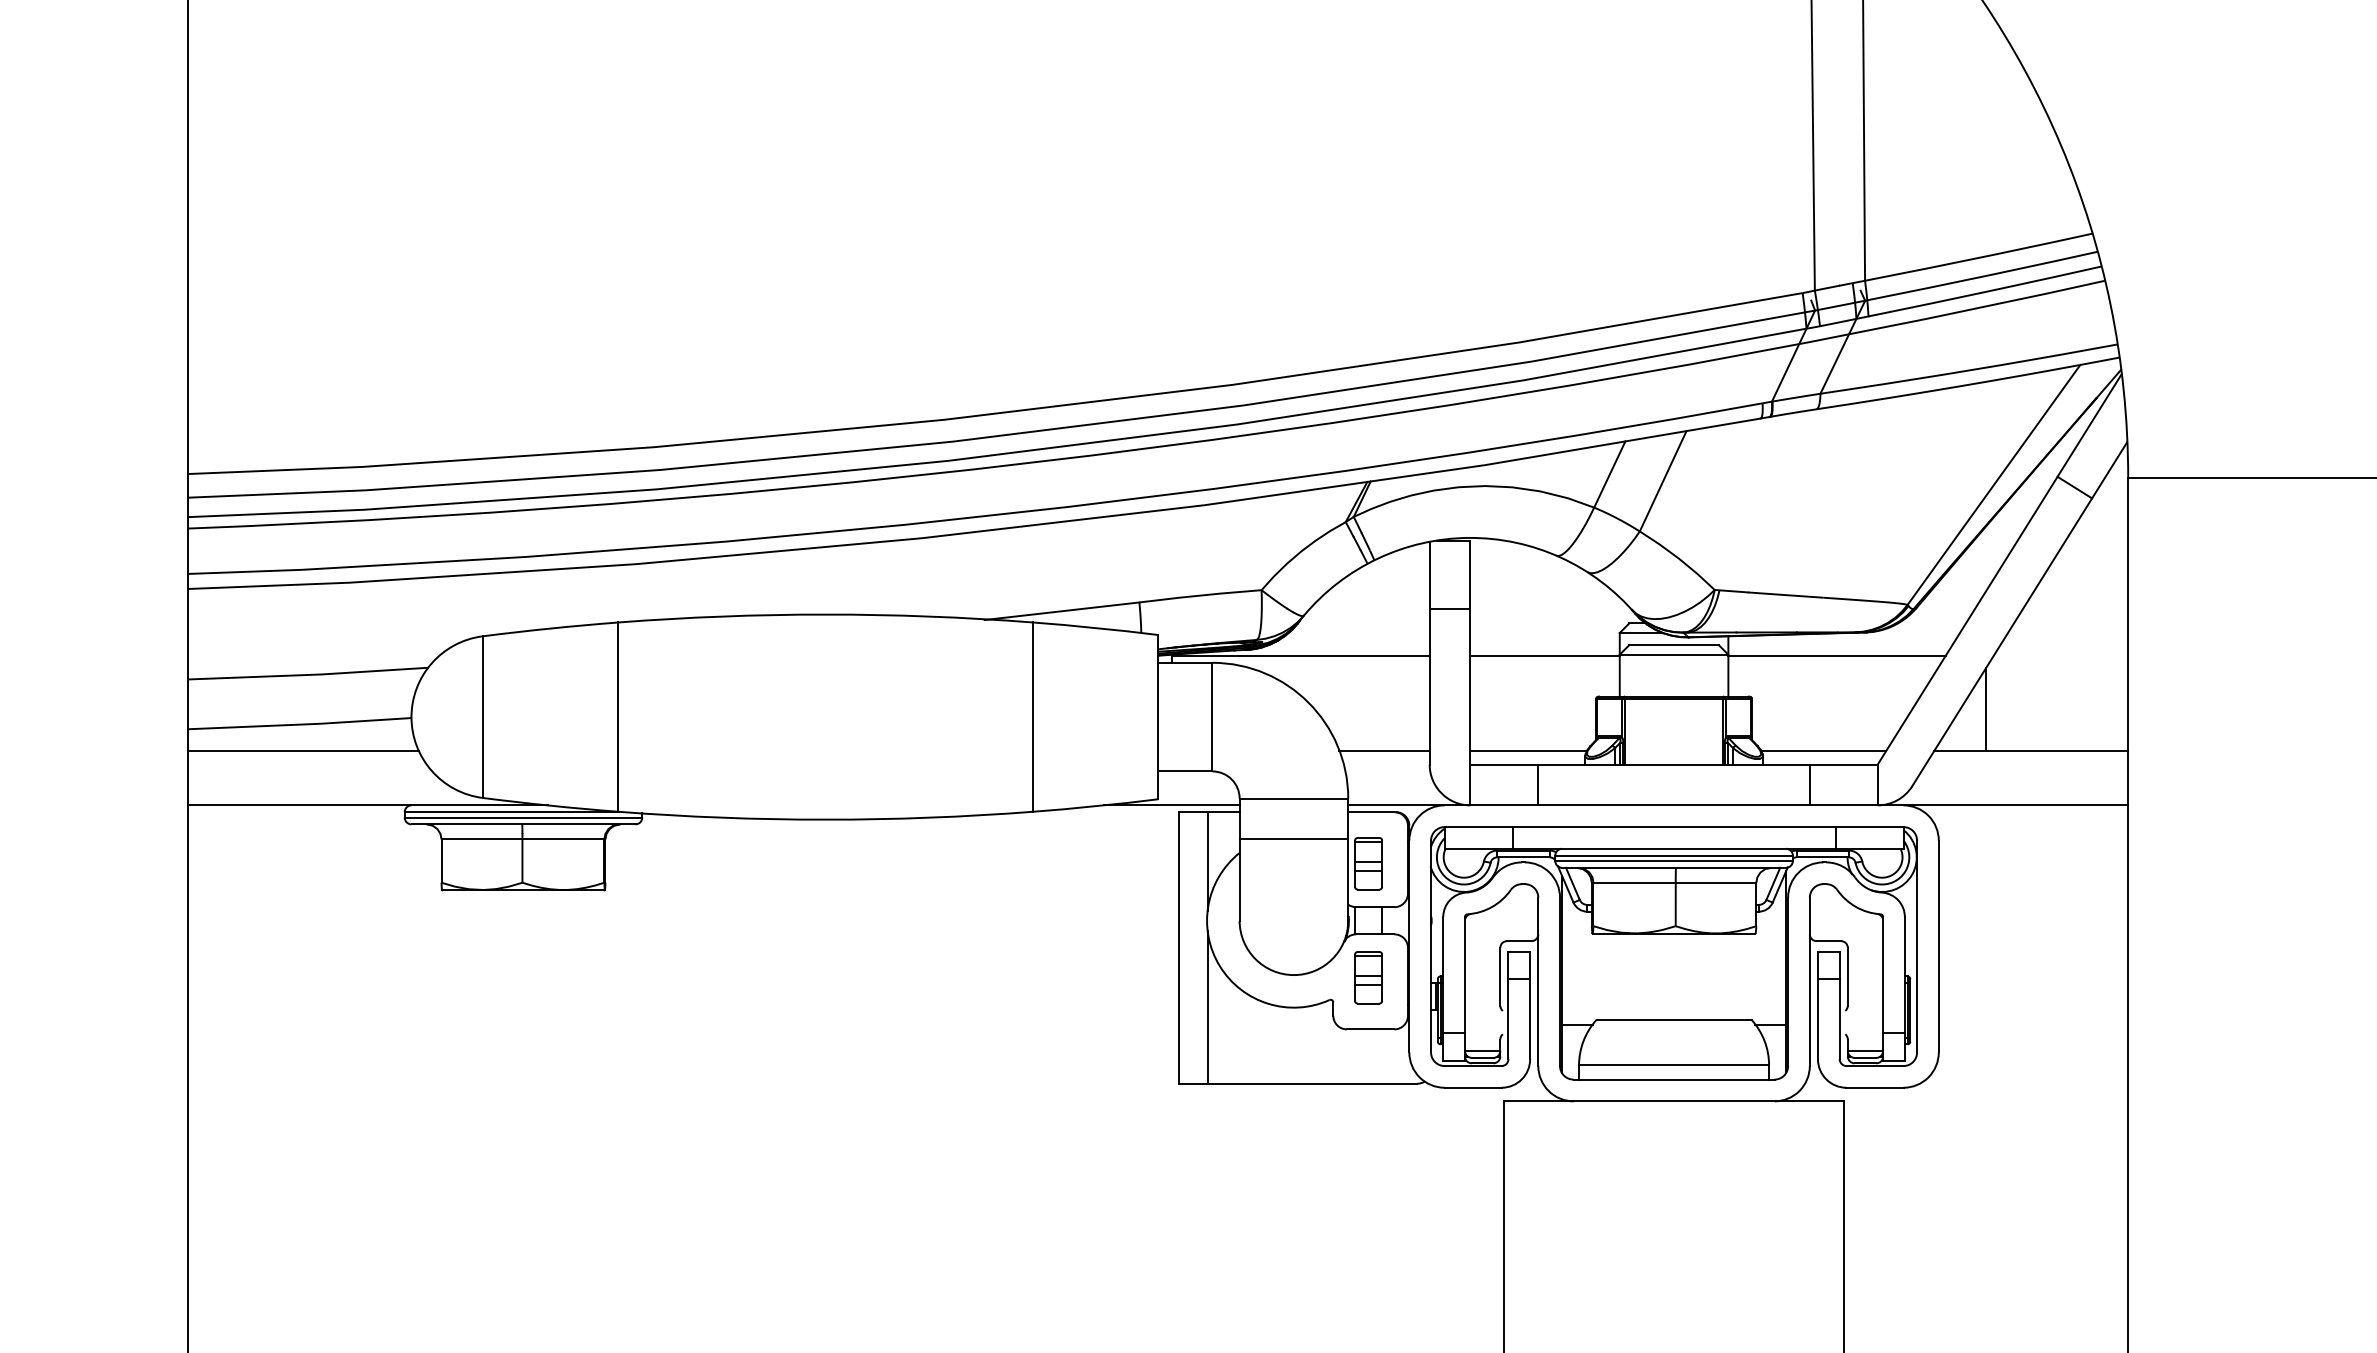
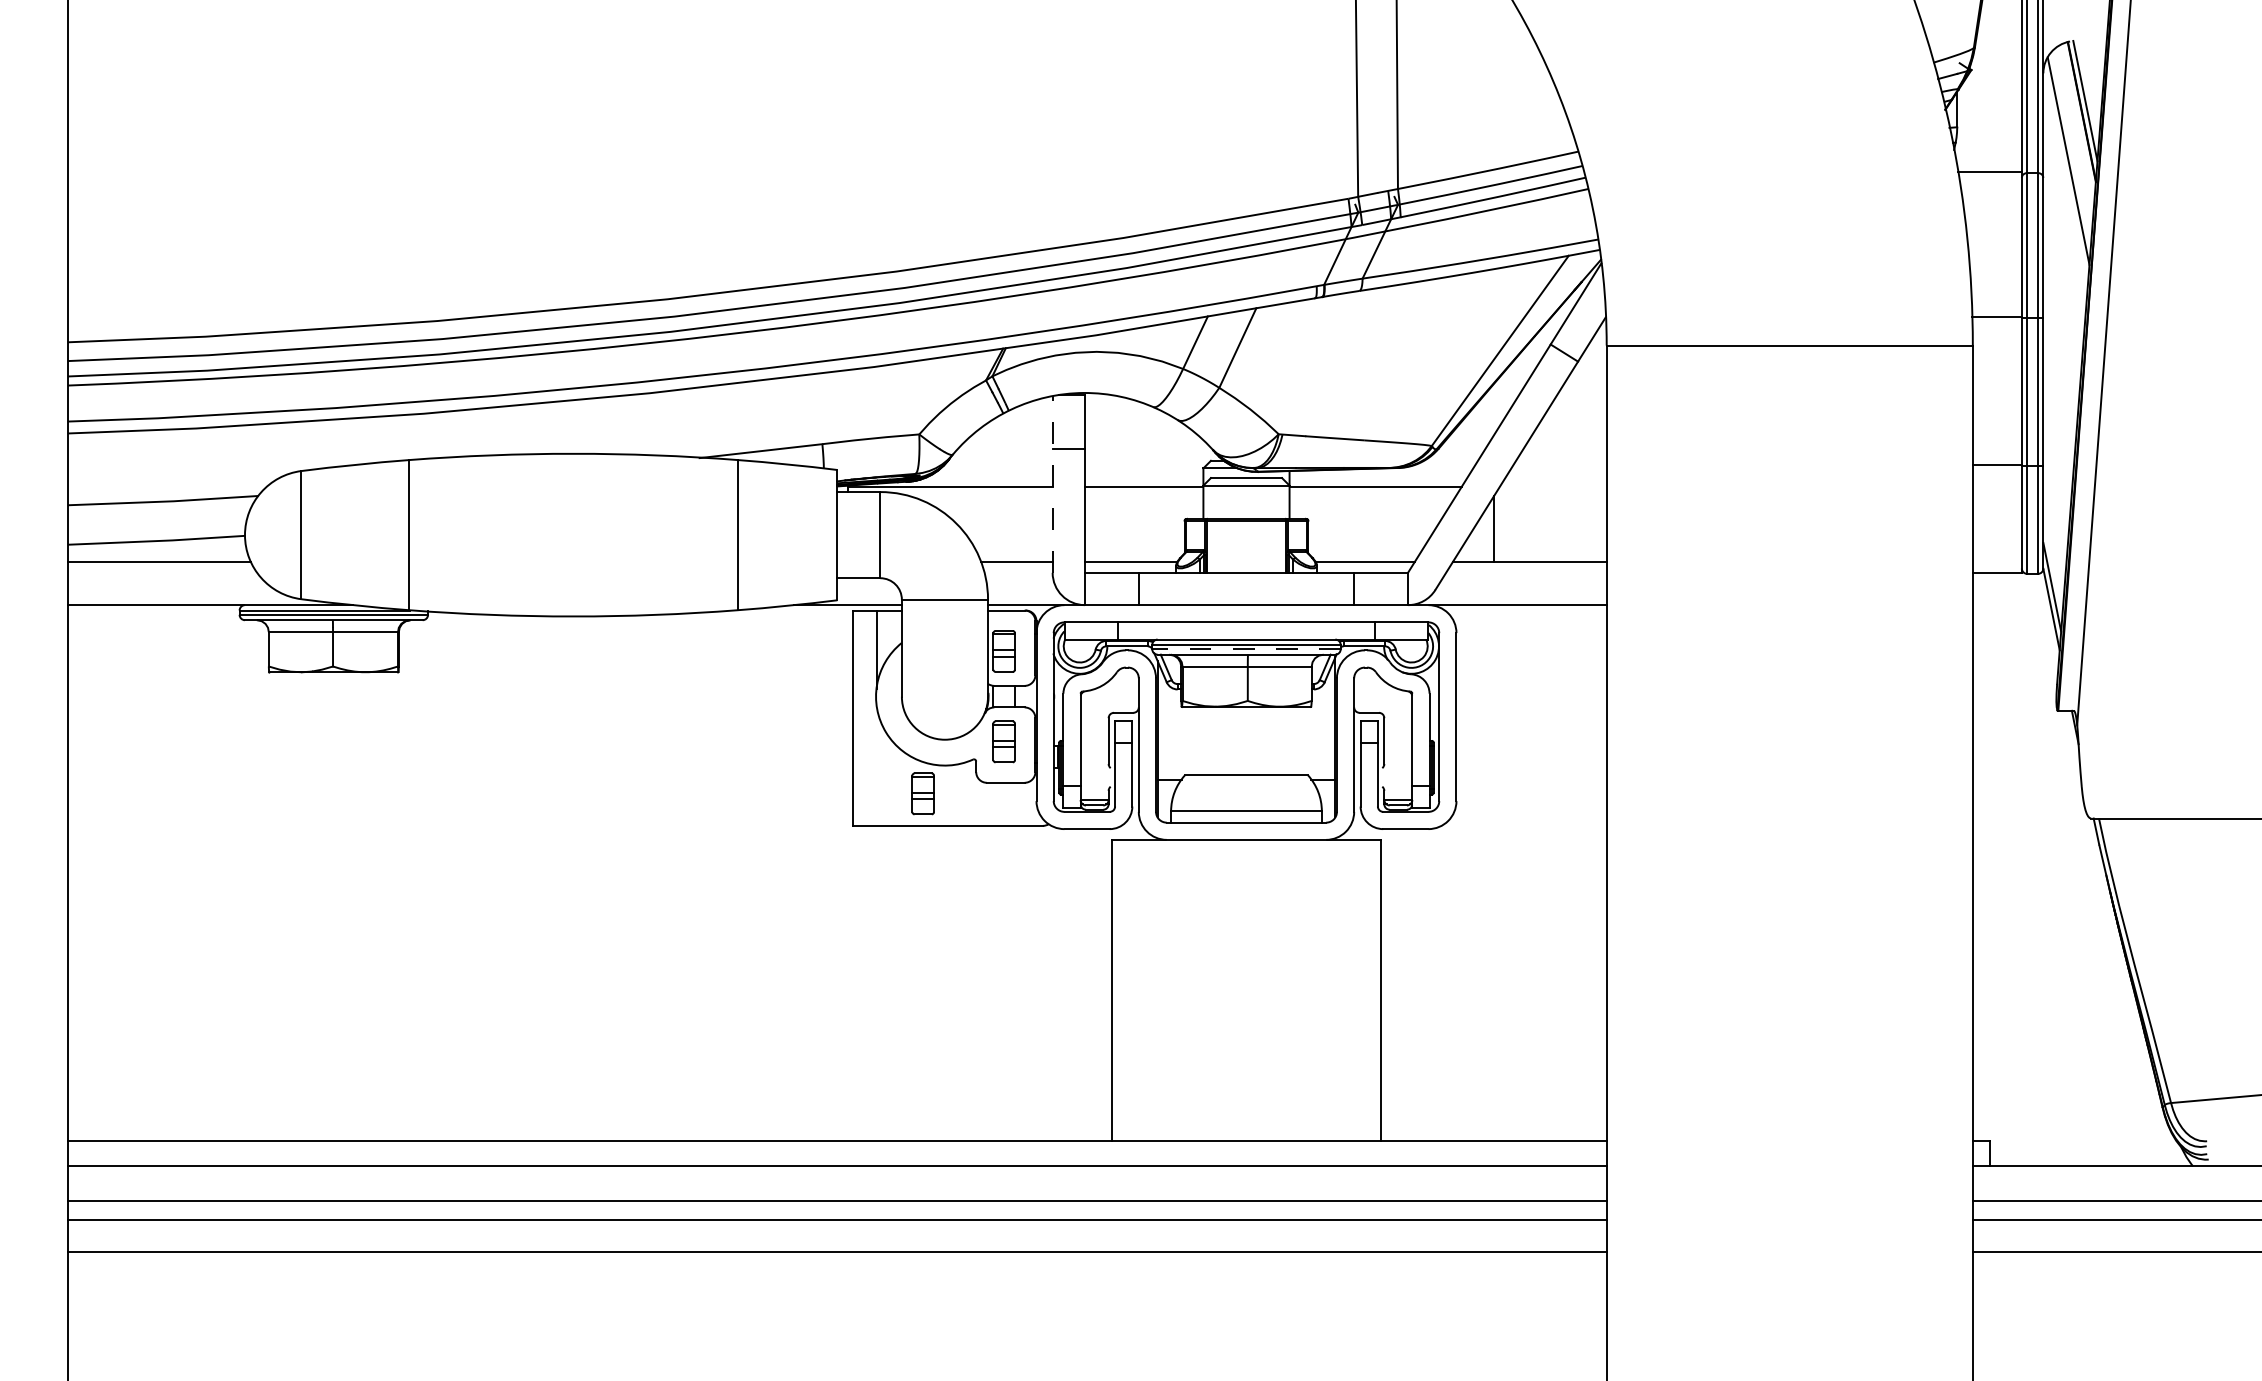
line: (1429, 652) -> (1052, 483), solid -> dashed
line: (1293, 839) -> (944, 632), removed
line: (1674, 861) -> (1246, 649), solid -> dashed
line: (1208, 1006) -> (877, 764), removed
part: (1265, 1042) -> (922, 793), added

